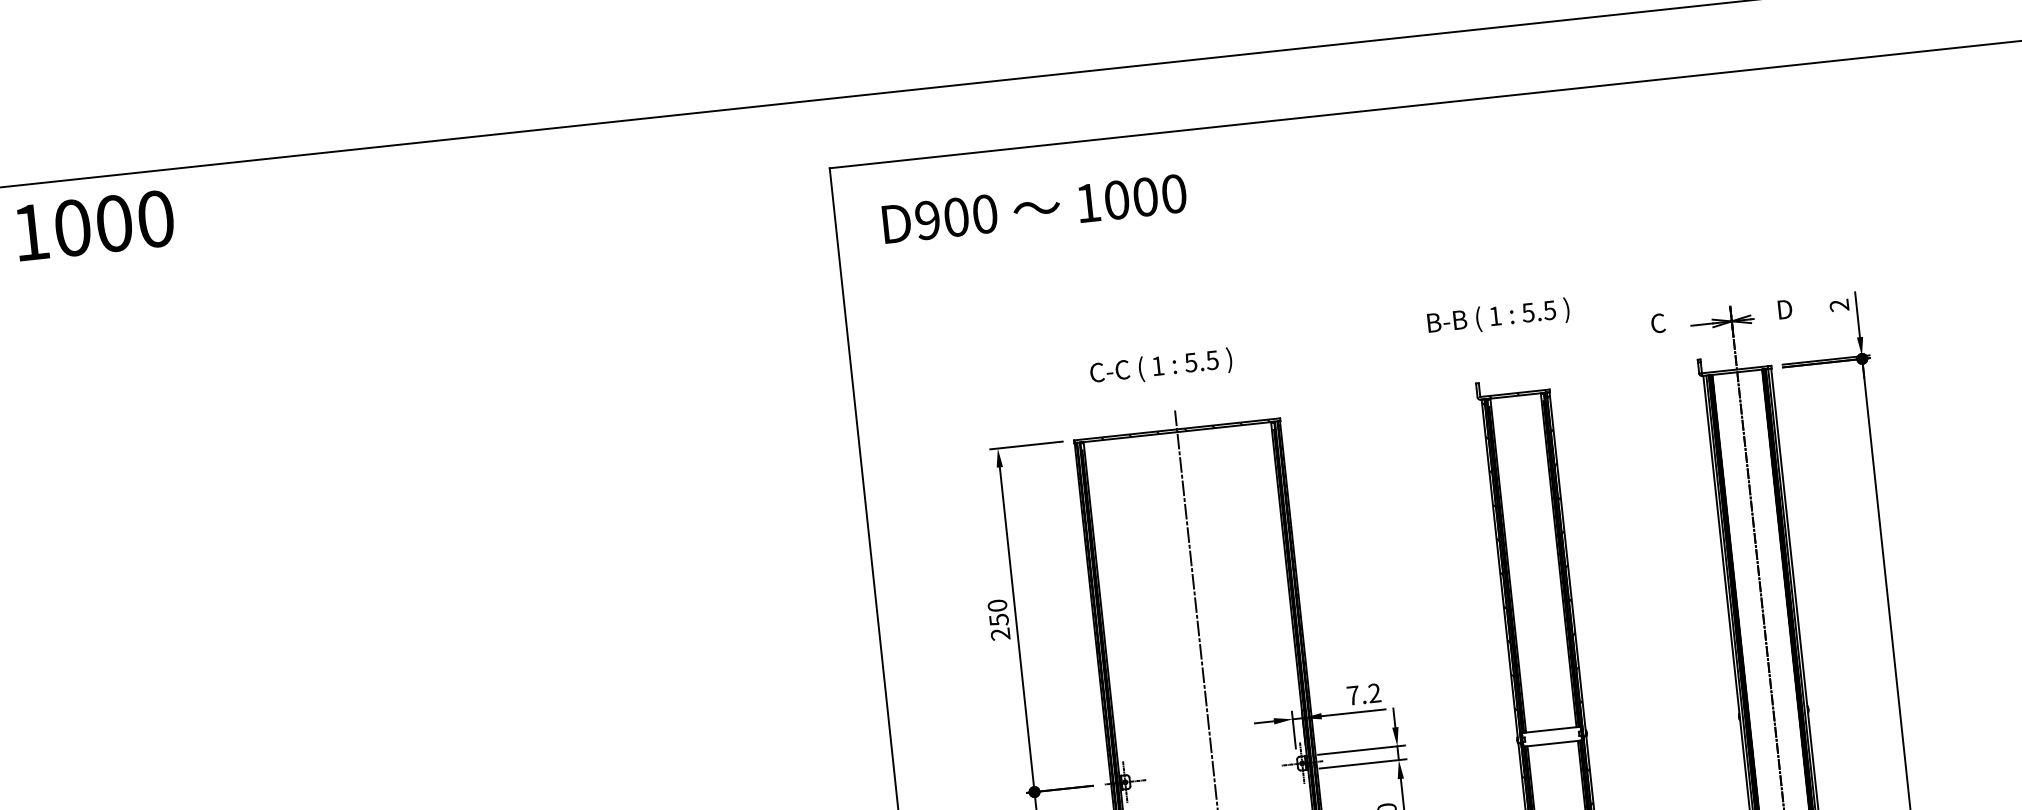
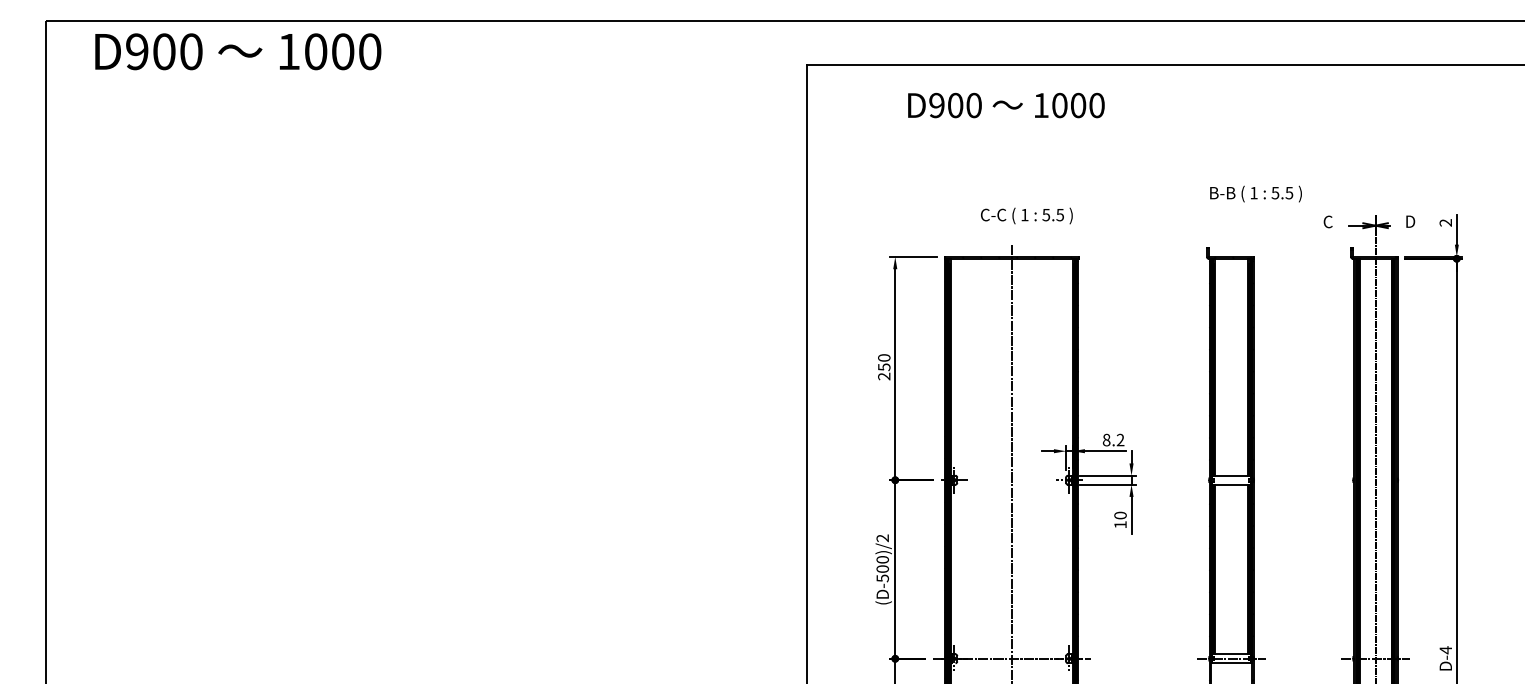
text: (1034, 208) -> (1006, 105), moved
text: (1497, 316) -> (1255, 193), moved
text: (1160, 366) -> (1026, 215), moved
text: (1352, 694) -> (1106, 439), 7.2 -> 8.2

